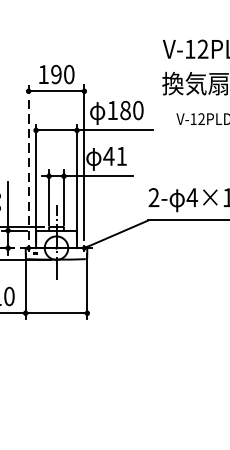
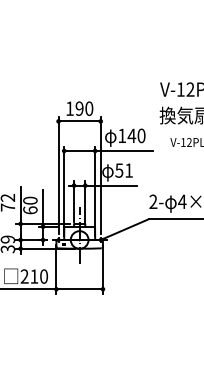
text: (125, 109) -> (131, 135), 180 -> 140
text: (109, 156) -> (119, 170), 41 -> 51
line: (28, 161) -> (58, 174), dashed -> solid

